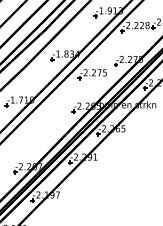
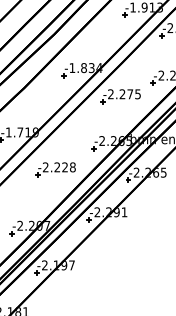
part: (45, 126) -> (54, 169), added

